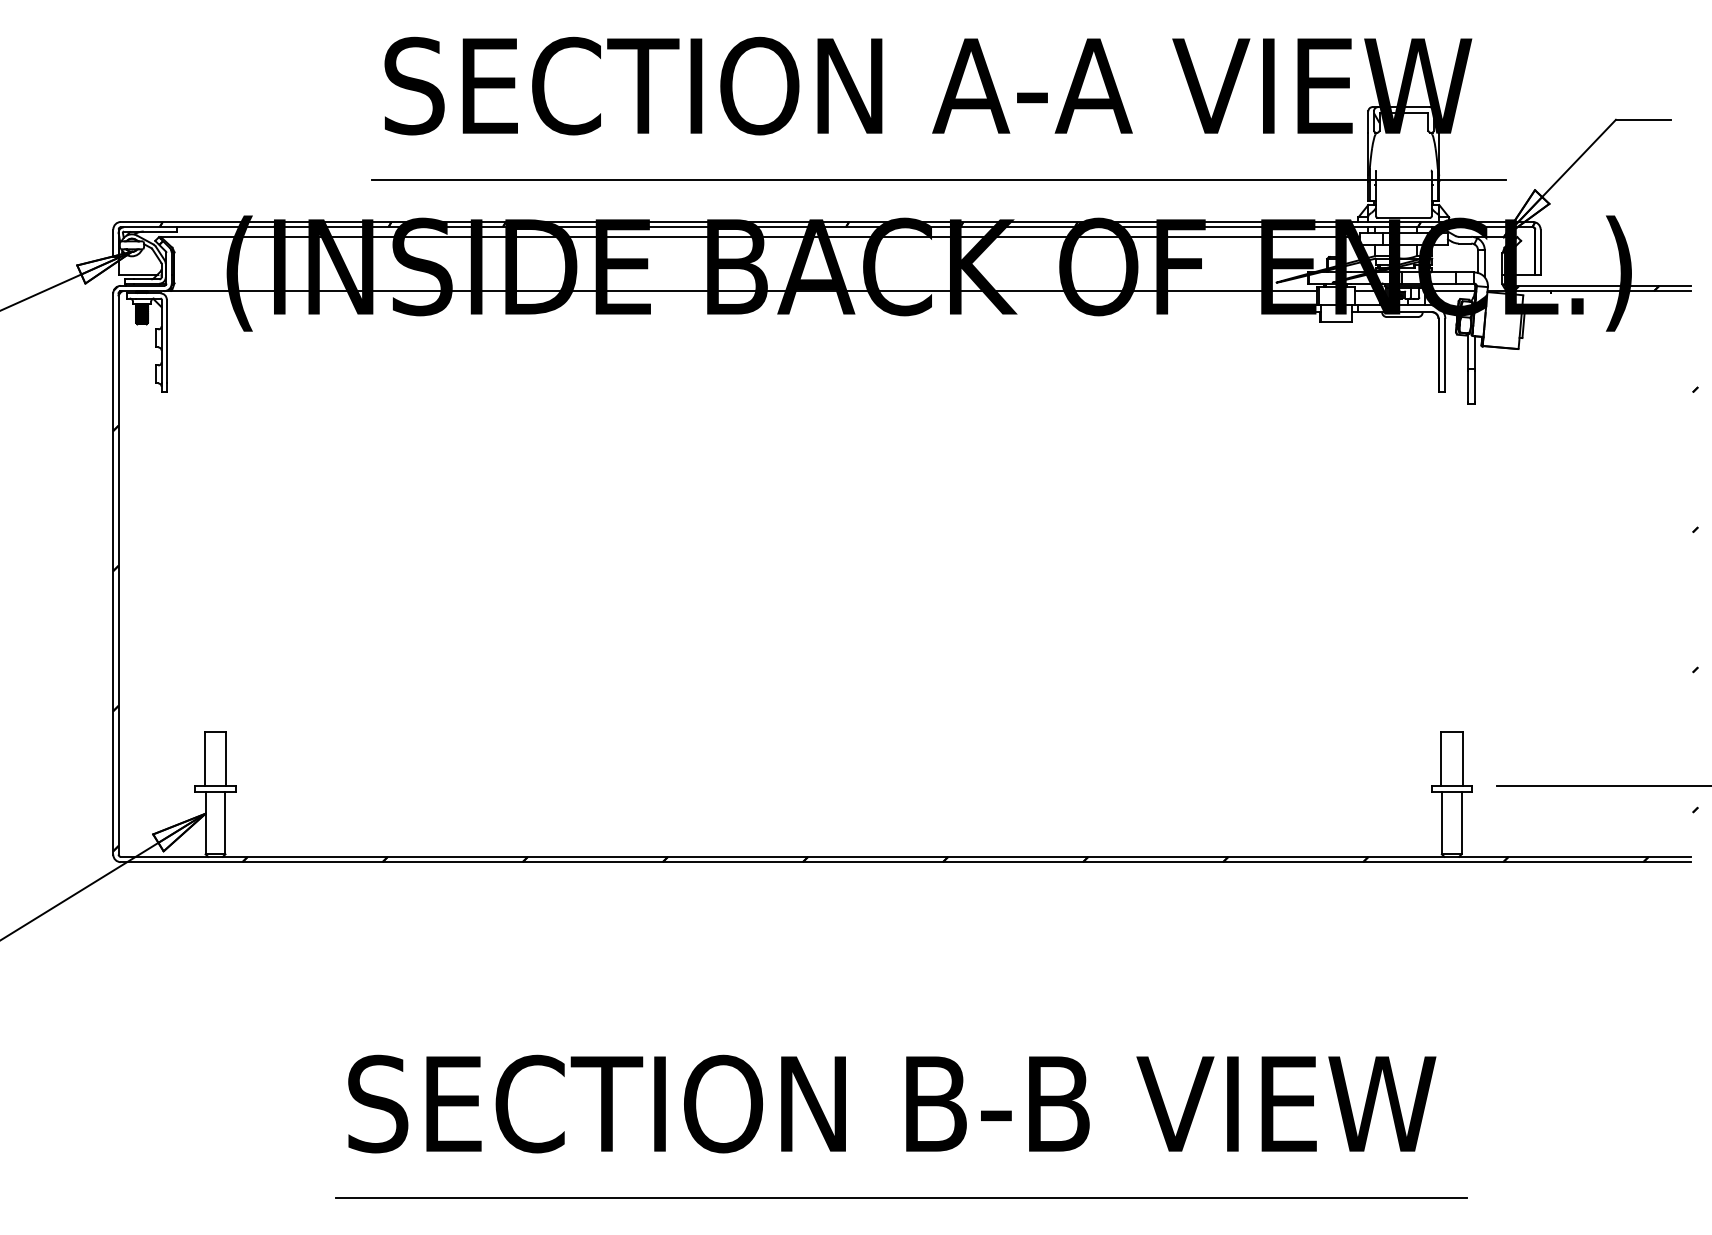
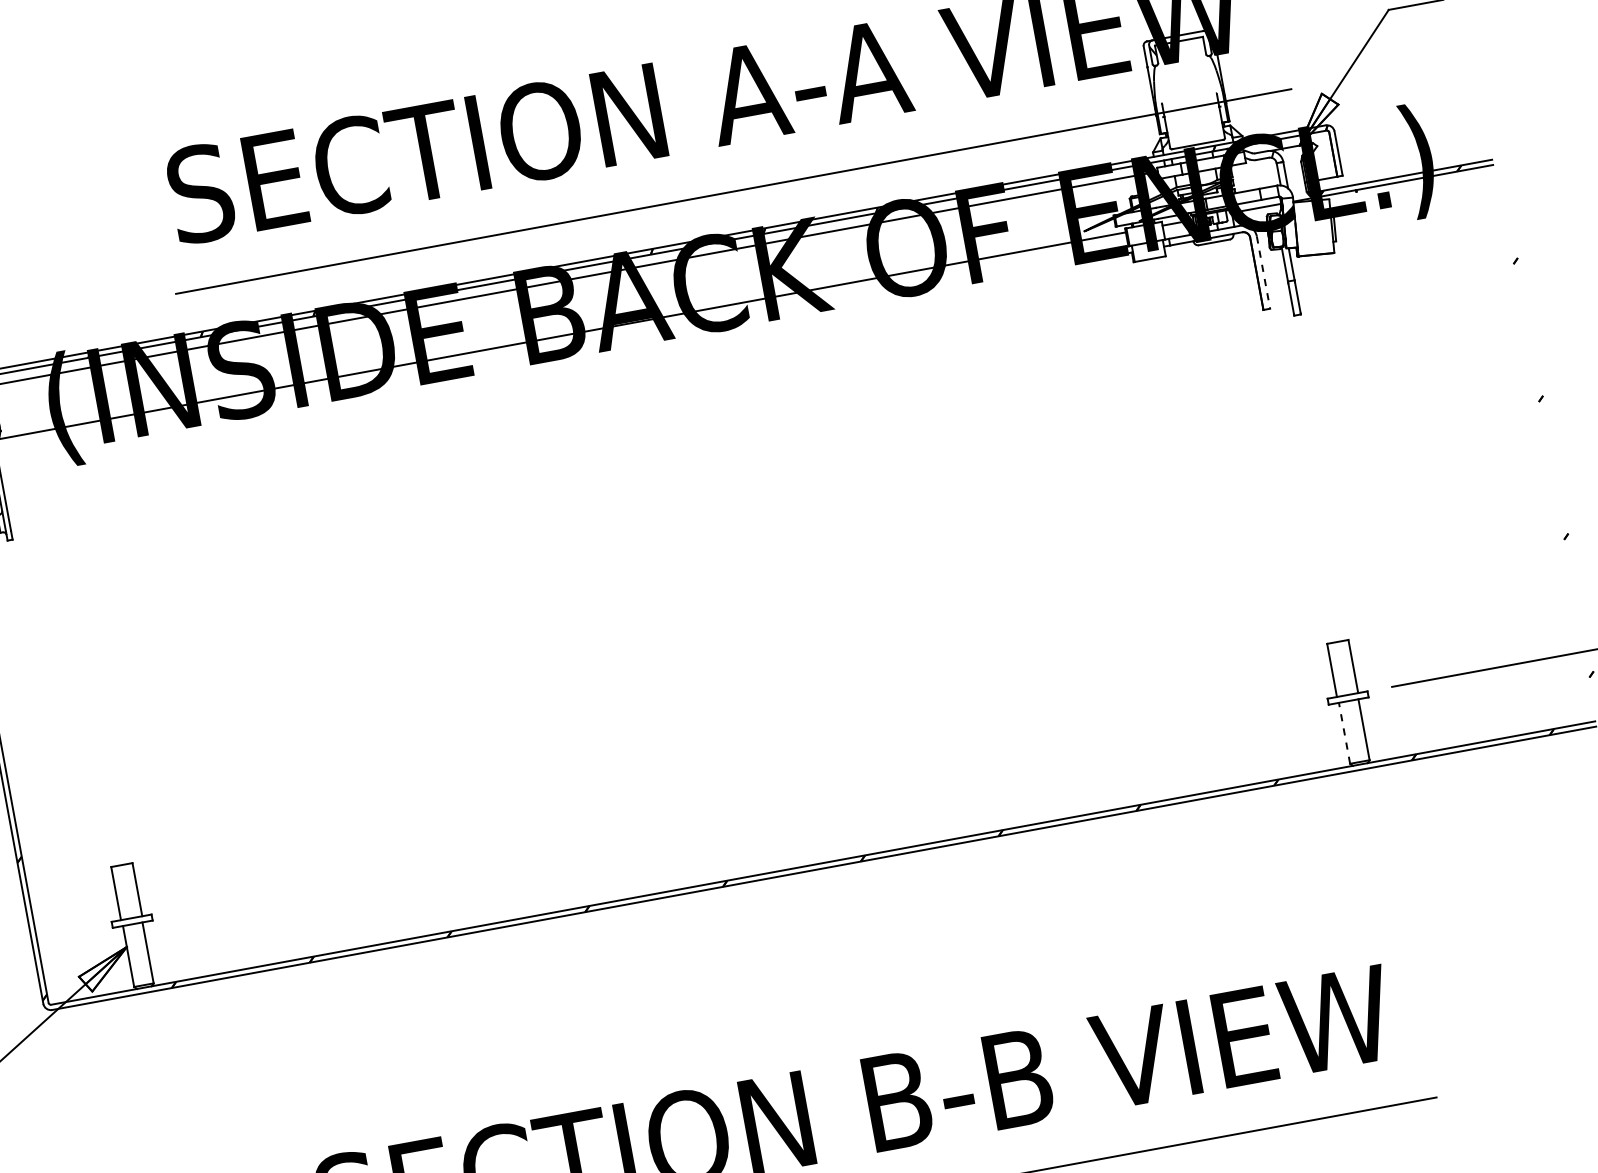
line: (1445, 355) -> (1263, 272), solid -> dashed
line: (1441, 823) -> (1344, 733), solid -> dashed

